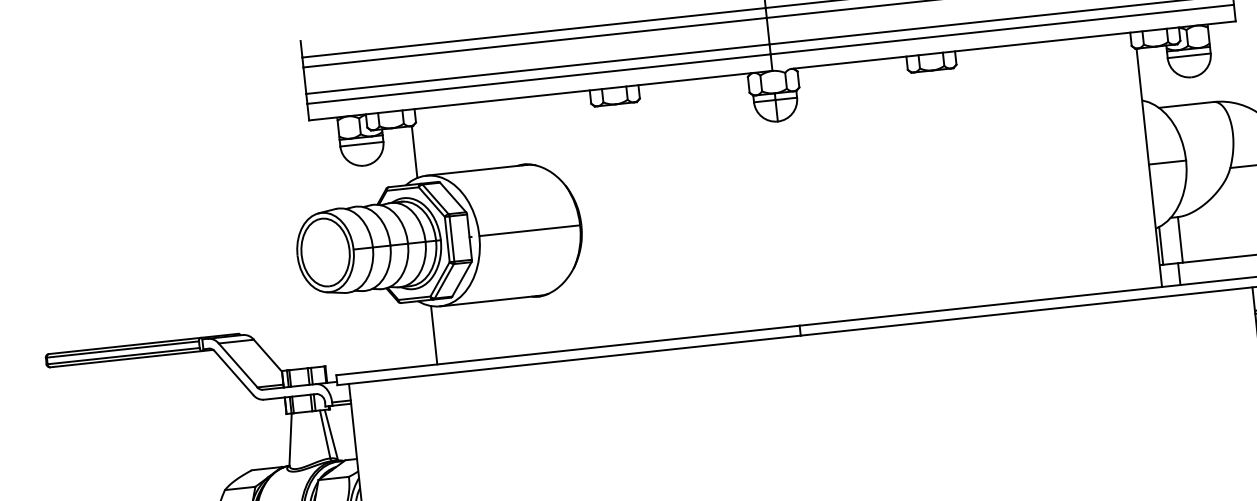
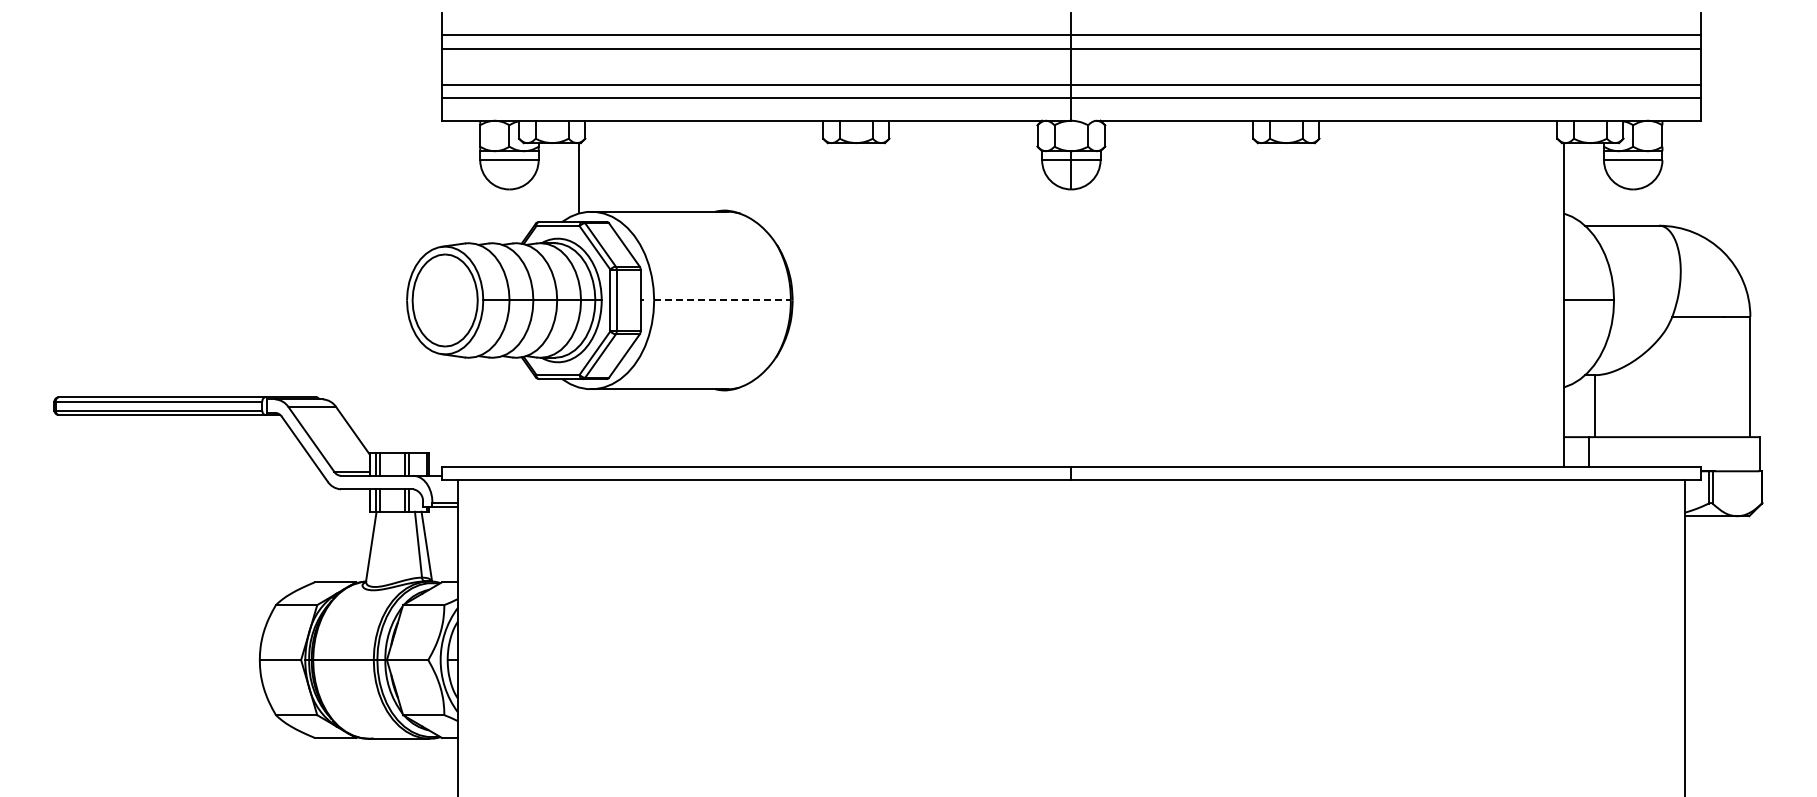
line: (530, 230) -> (723, 300), solid -> dashed
line: (1161, 245) -> (1568, 411), removed
line: (434, 334) -> (579, 426), removed

